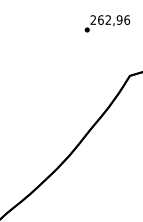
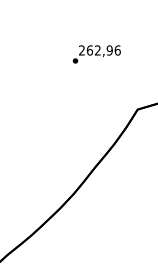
text: (107, 23) -> (96, 54), moved

